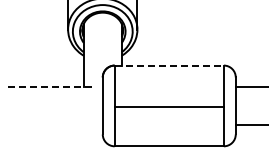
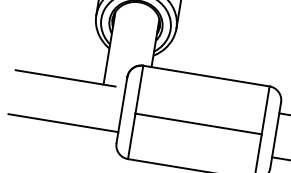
line: (169, 65) -> (206, 76), dashed -> solid
line: (51, 86) -> (66, 77), dashed -> solid
line: (54, 124) -> (62, 122), added

